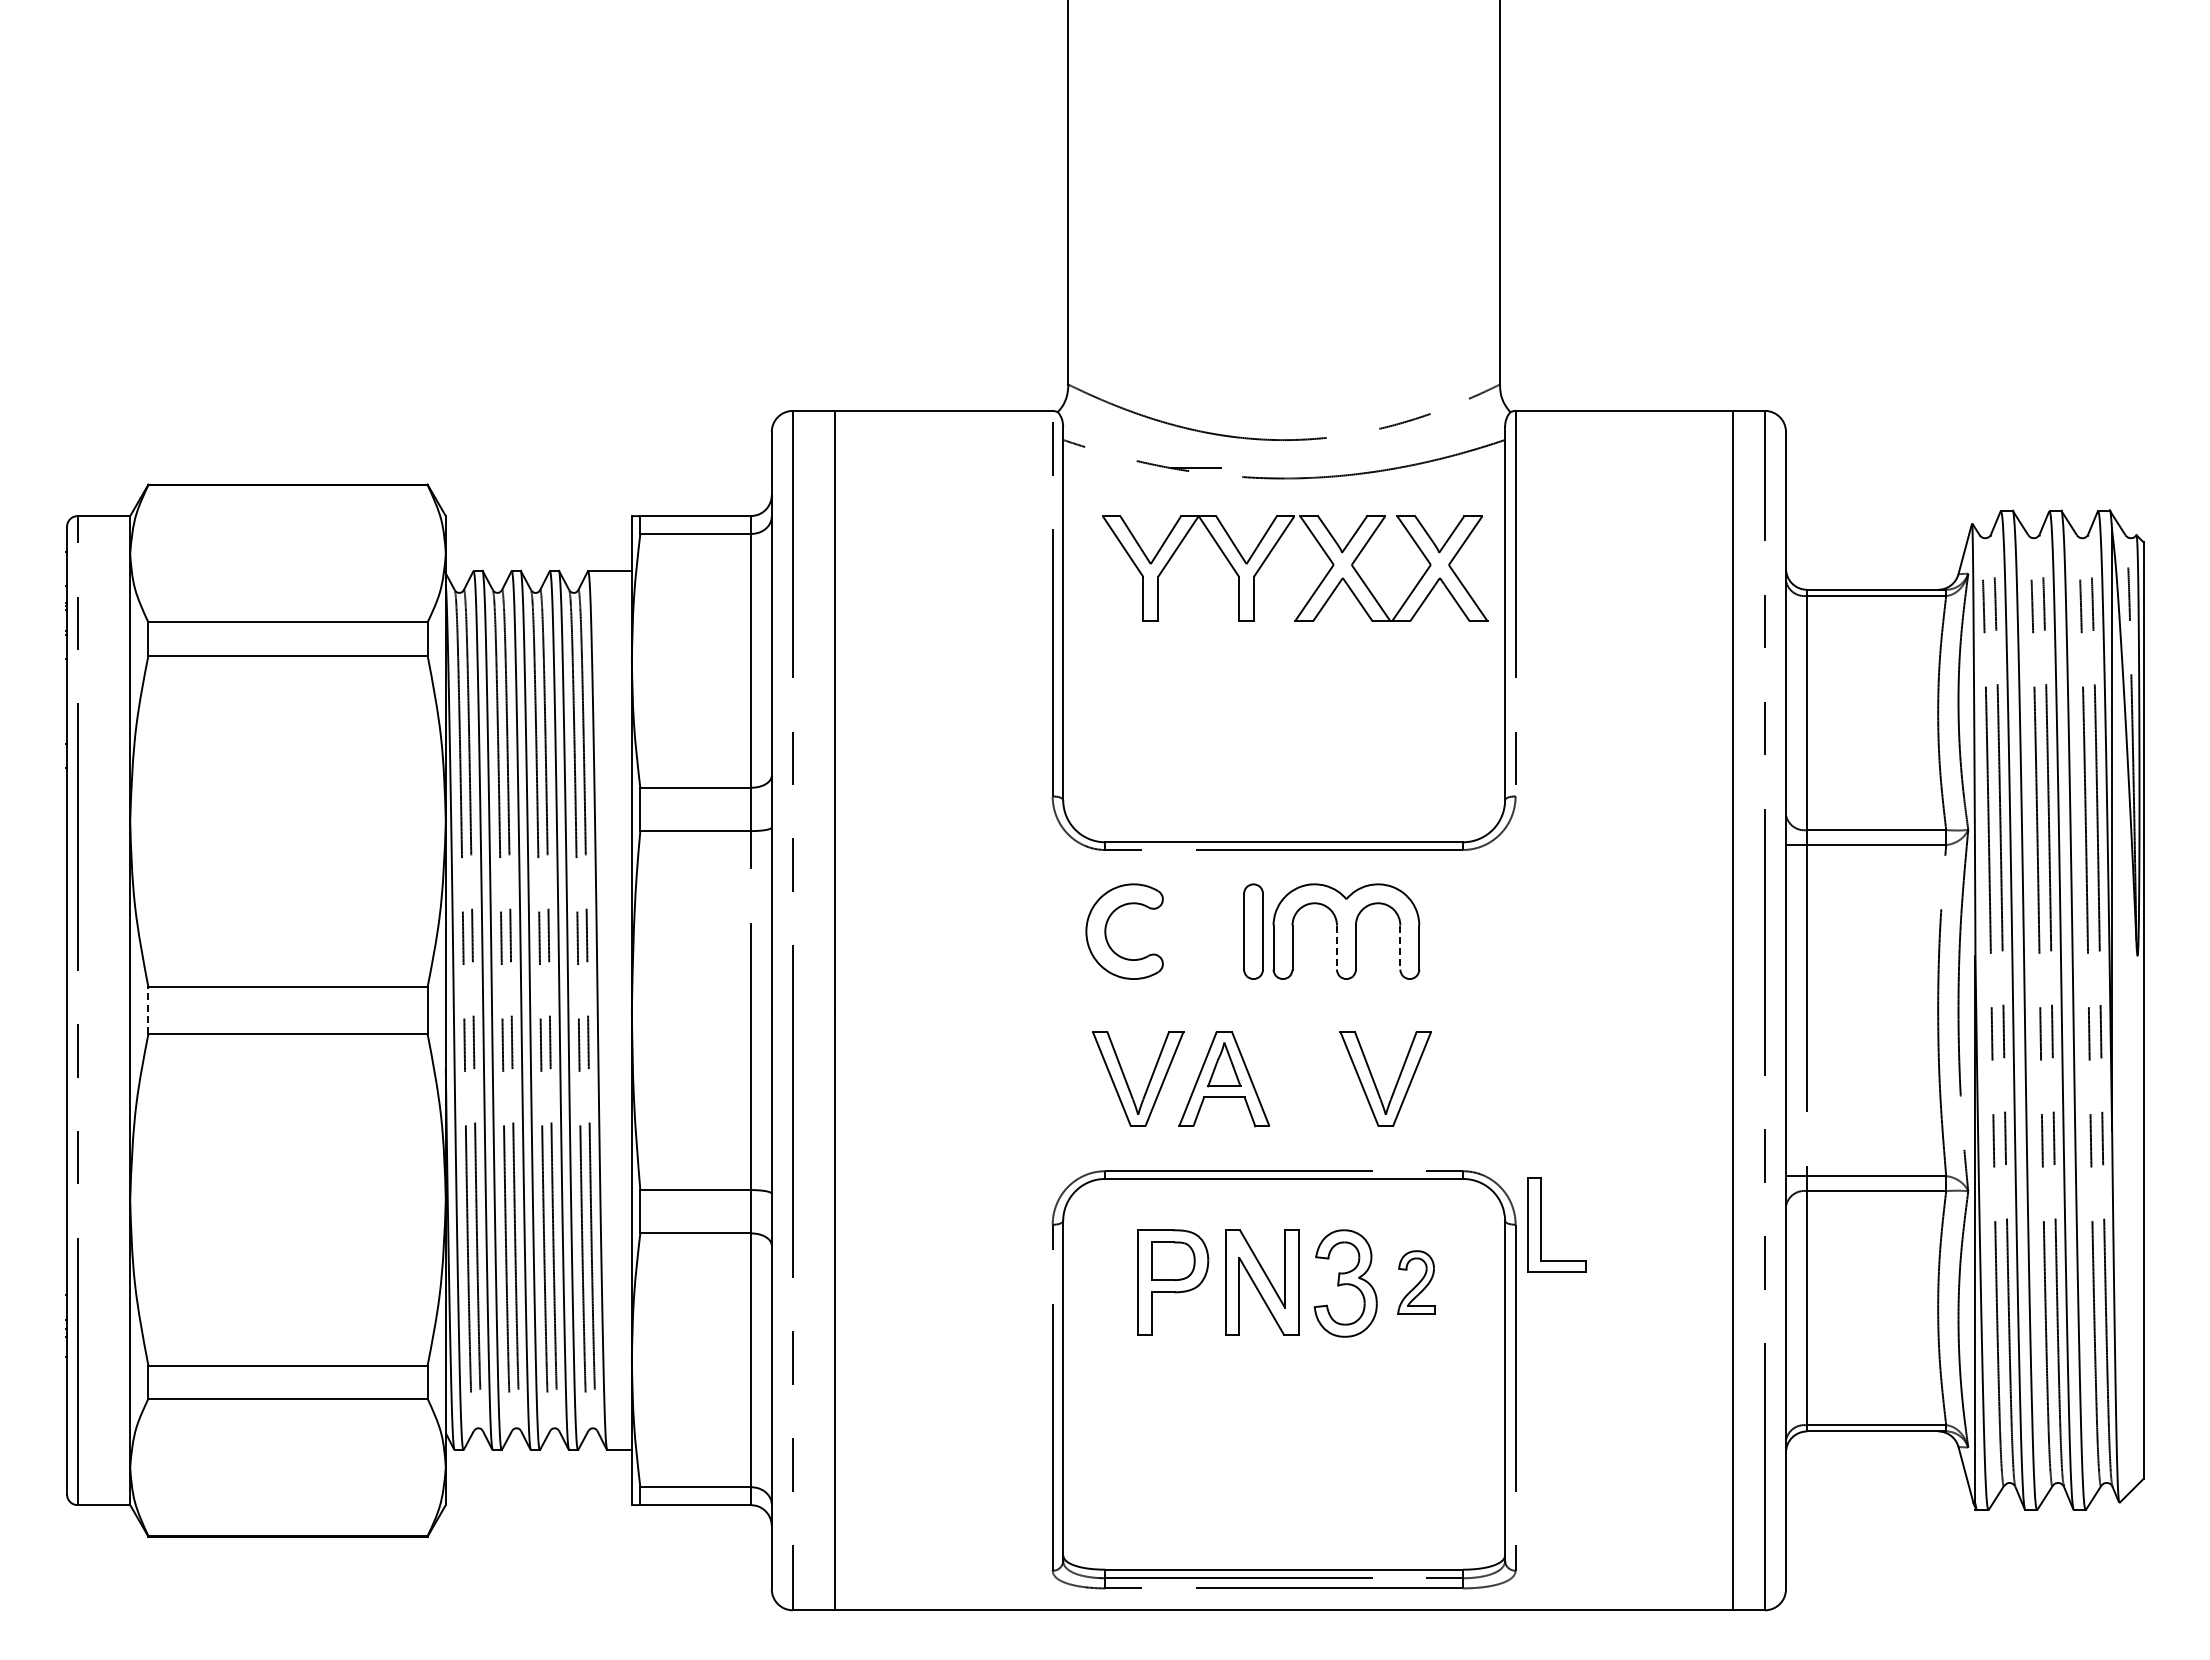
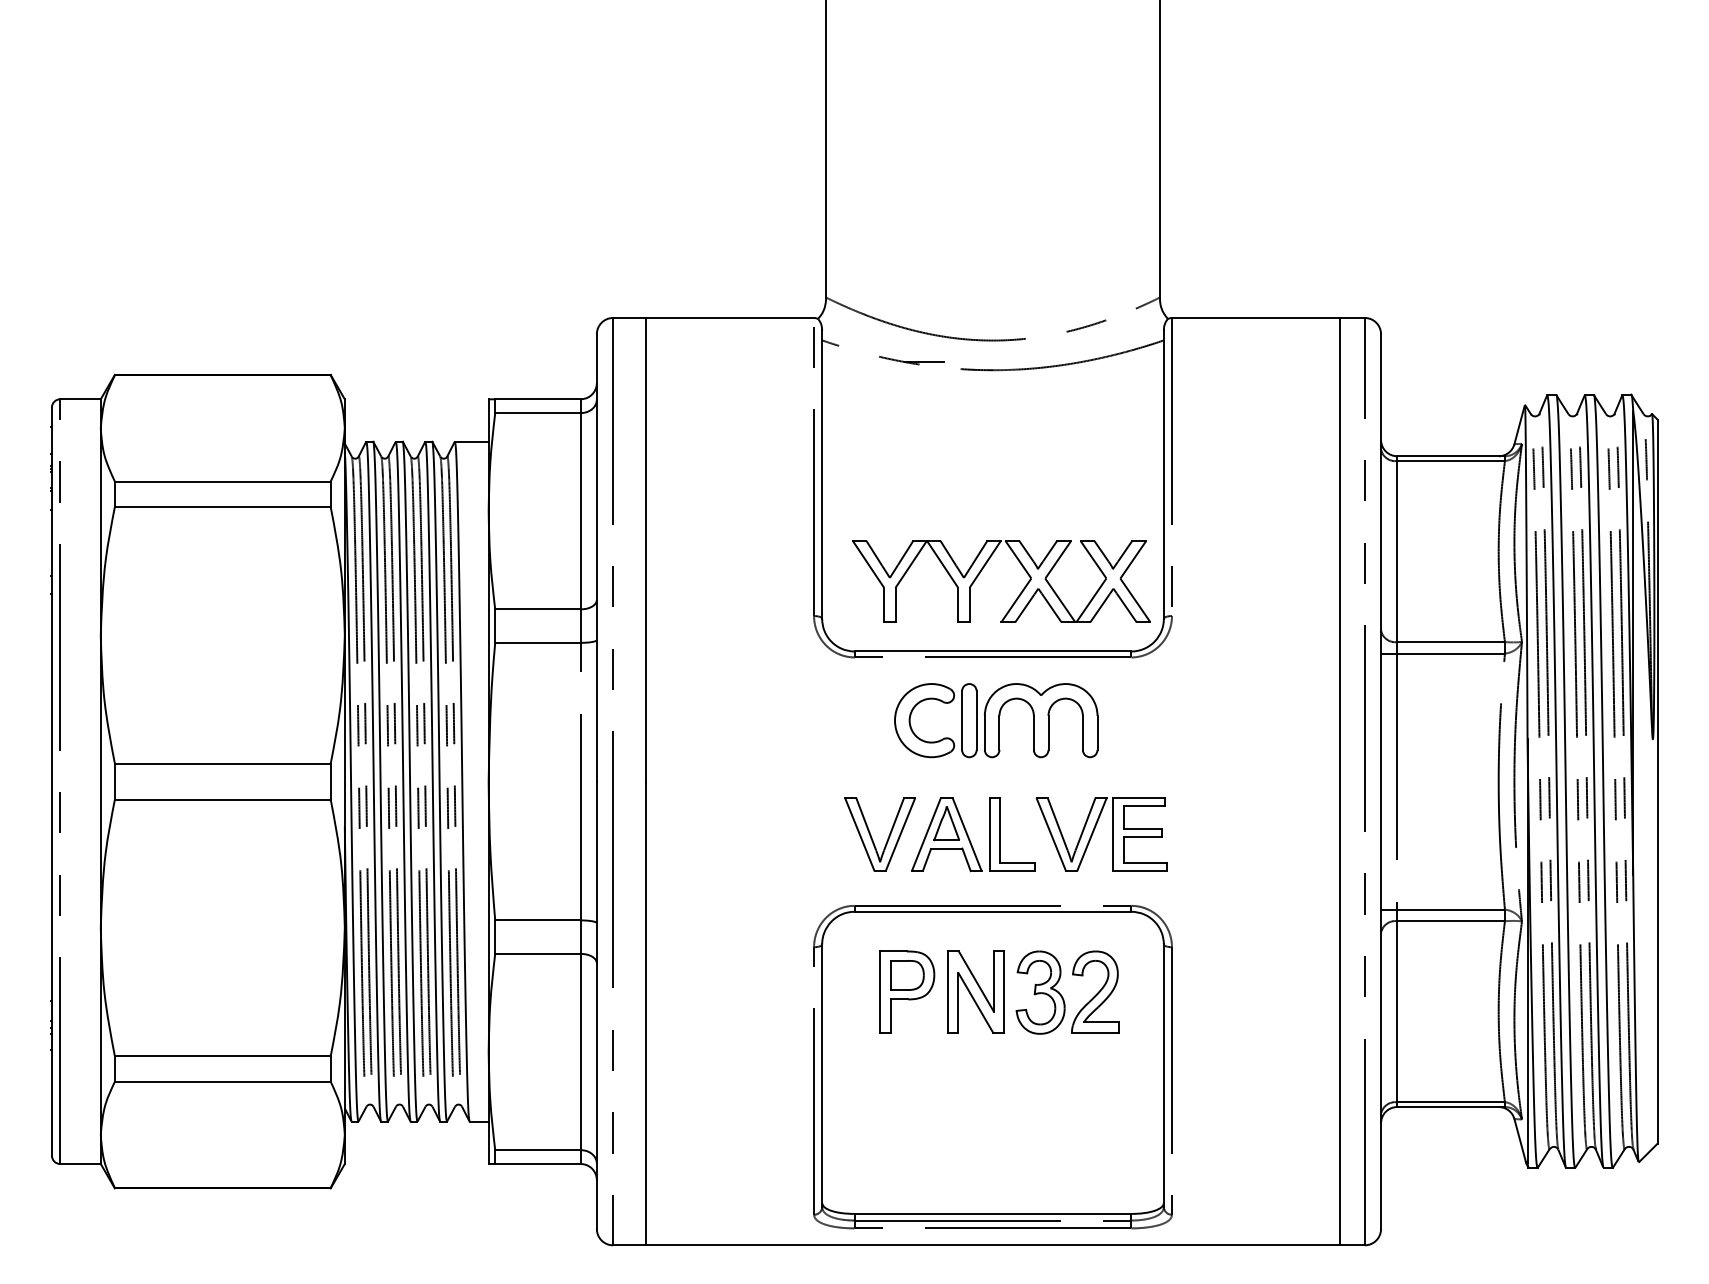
part: (1319, 583) -> (1020, 592), moved
part: (1106, 931) -> (910, 720), moved
line: (1336, 948) -> (1033, 733), dashed -> solid
line: (1400, 948) -> (1082, 733), dashed -> solid
line: (148, 1010) -> (114, 781), dashed -> solid
part: (1474, 1078) -> (1140, 834), added
part: (1541, 1224) -> (1000, 834), moved
part: (1416, 1282) -> (1095, 991), size x1.67

